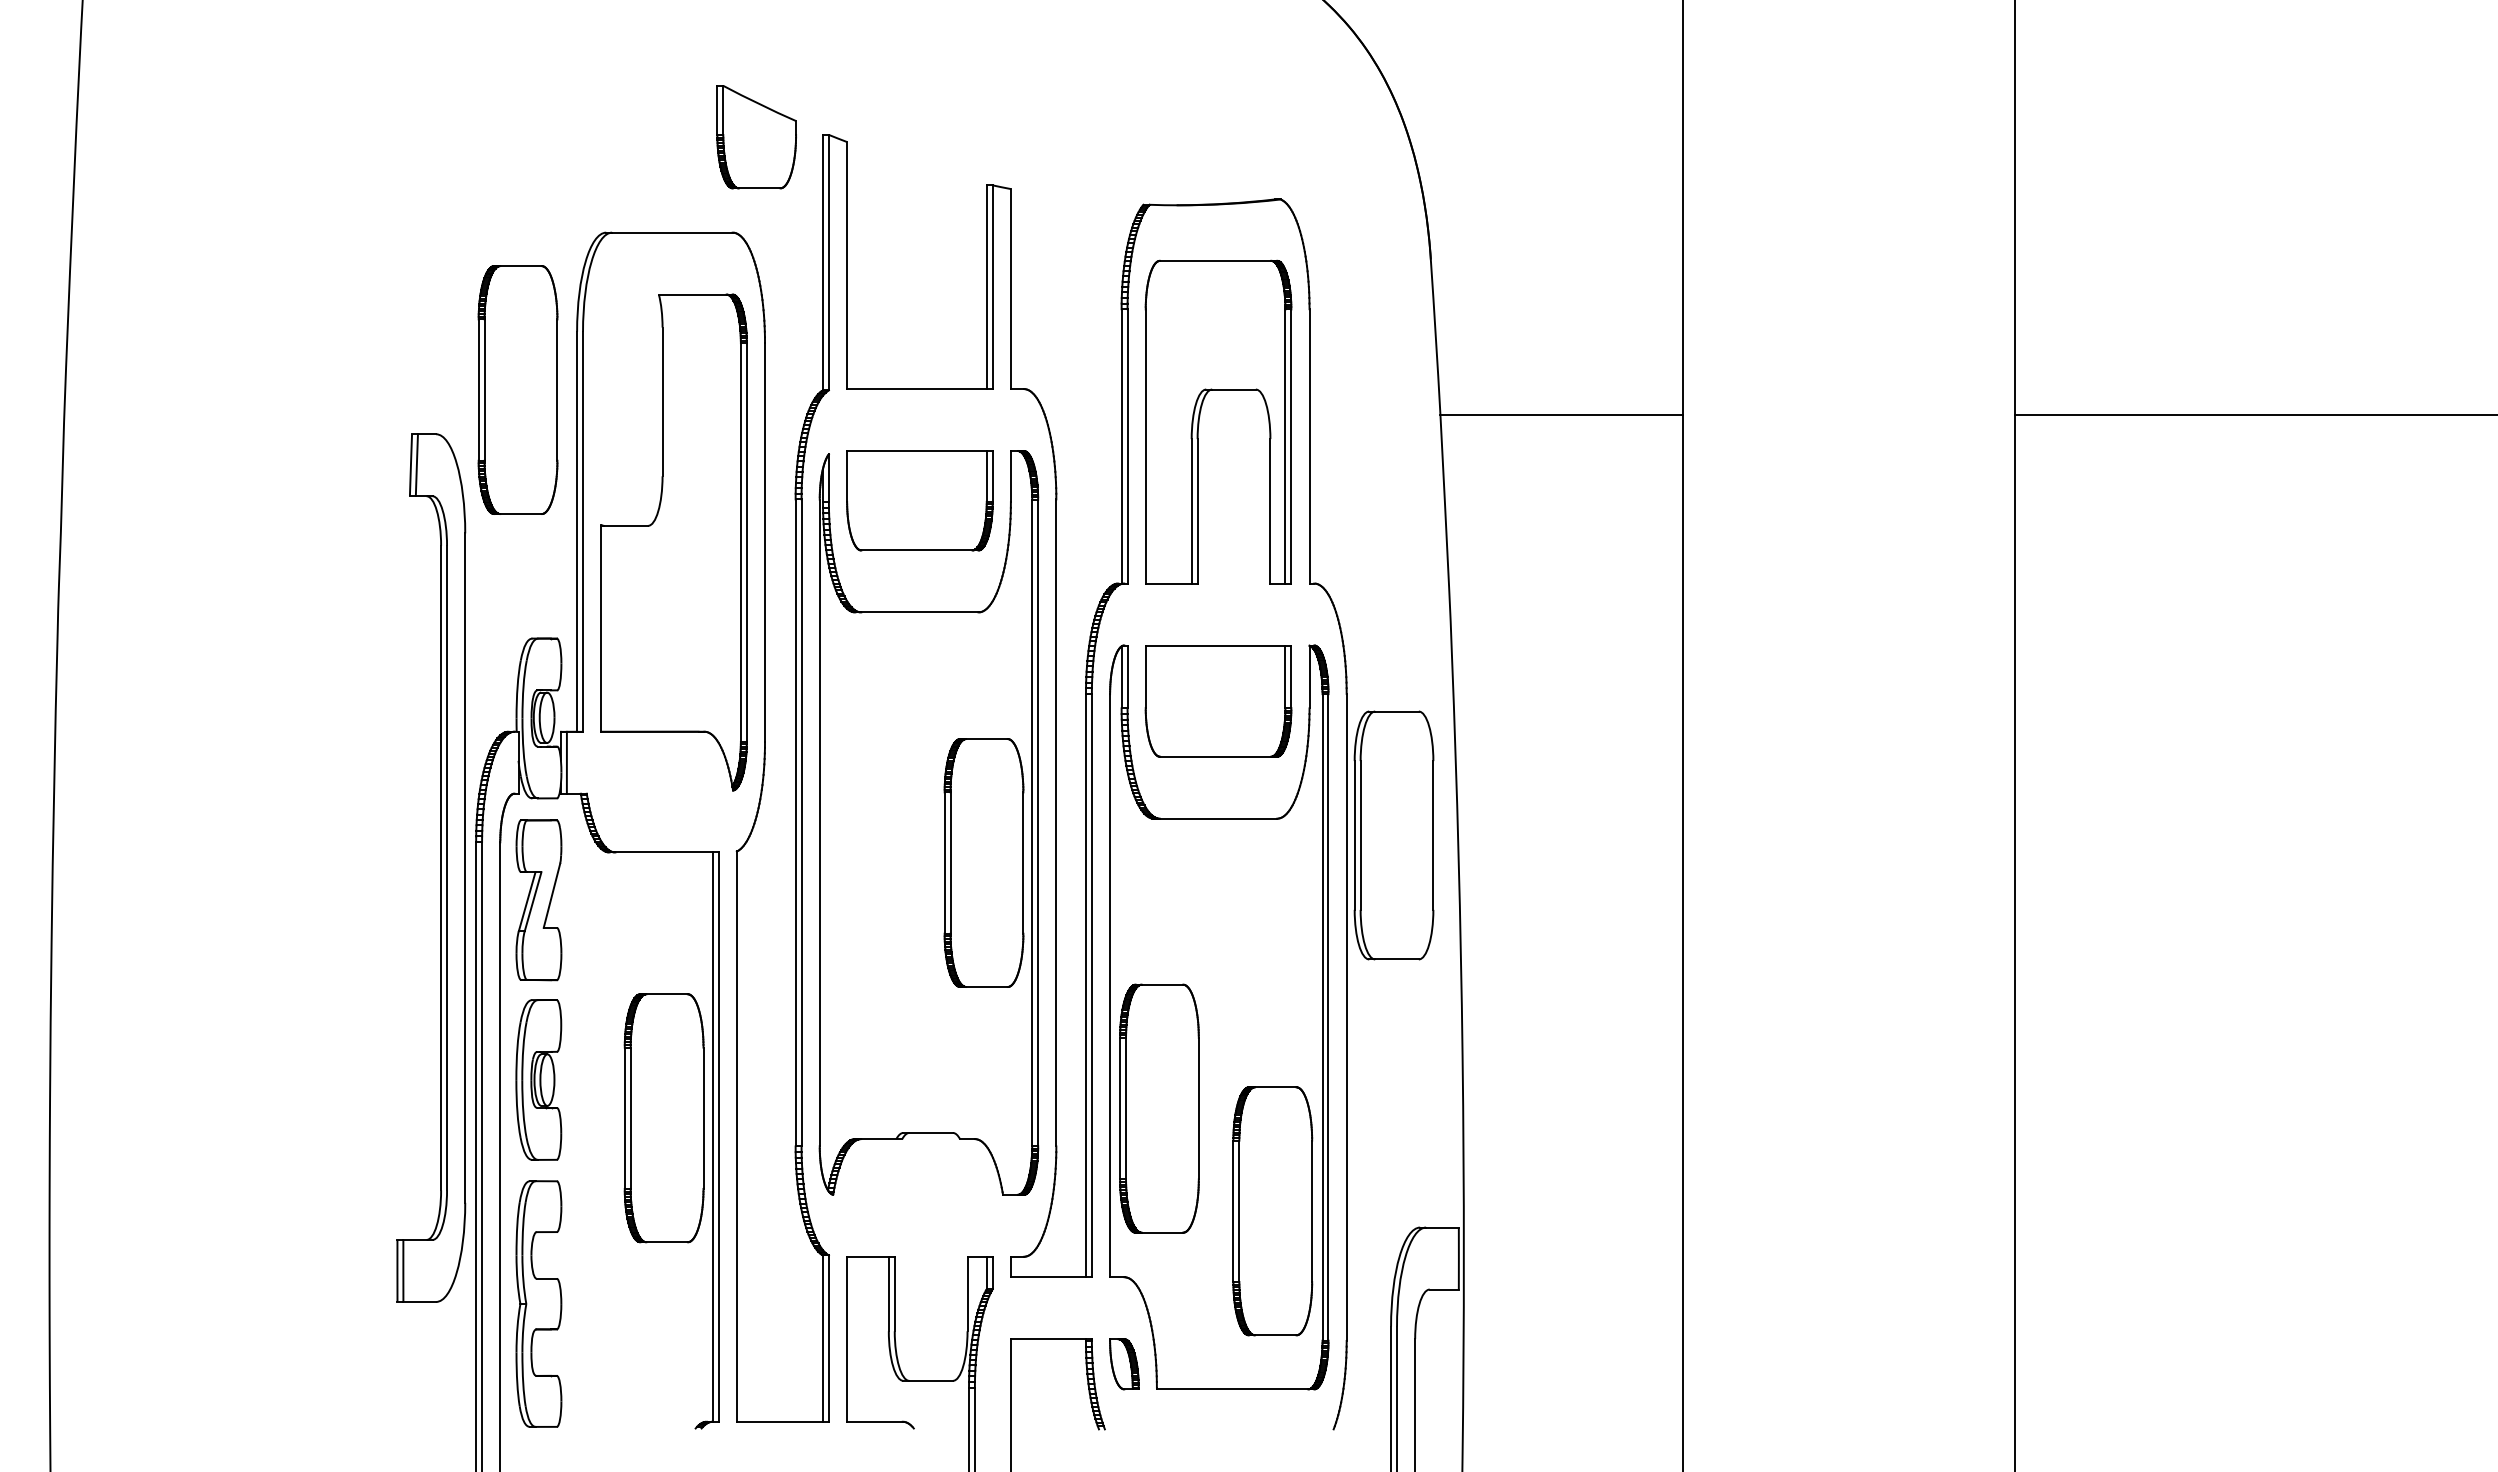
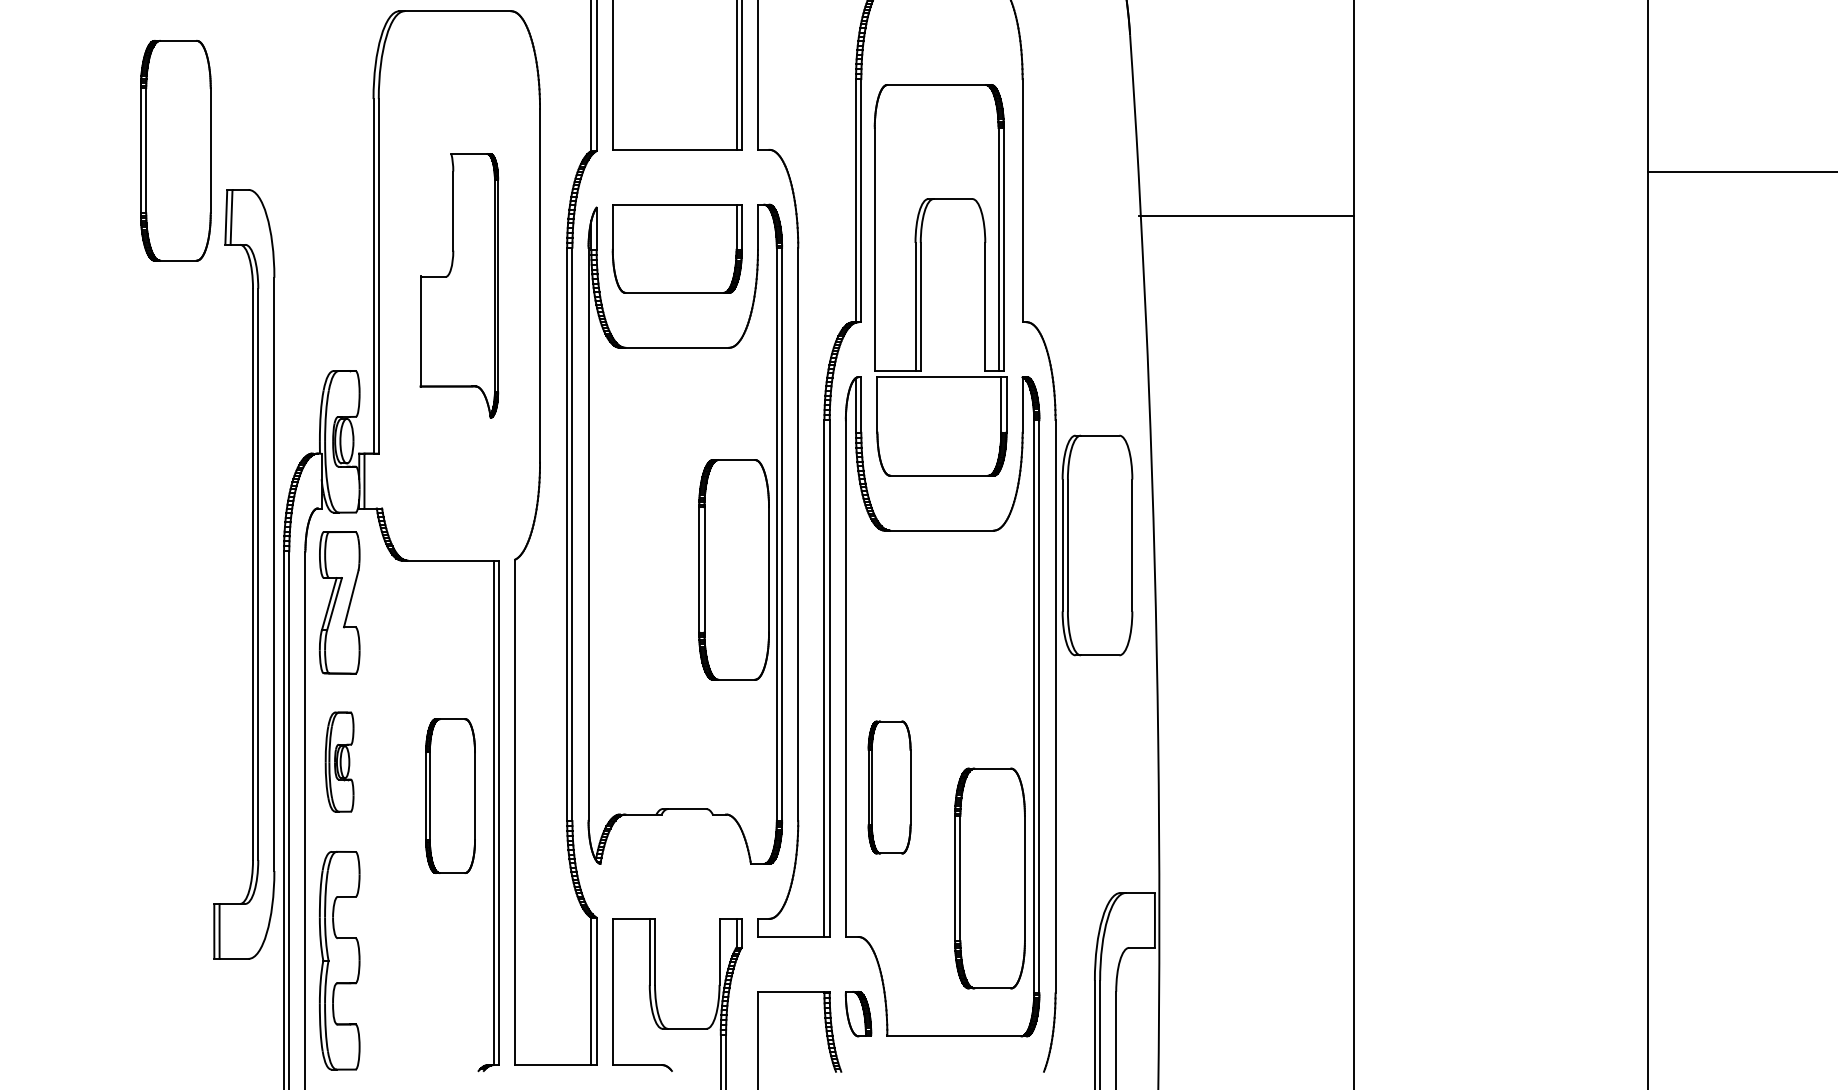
part: (517, 389) -> (175, 150), moved
line: (1561, 414) -> (1245, 215), moved
part: (1200, 416) -> (923, 222), moved
part: (673, 542) -> (458, 285), size x0.6
part: (538, 1079) -> (339, 761), size x0.7
part: (1159, 1108) -> (889, 787), size x0.6
part: (663, 1118) -> (450, 796), size x0.7

